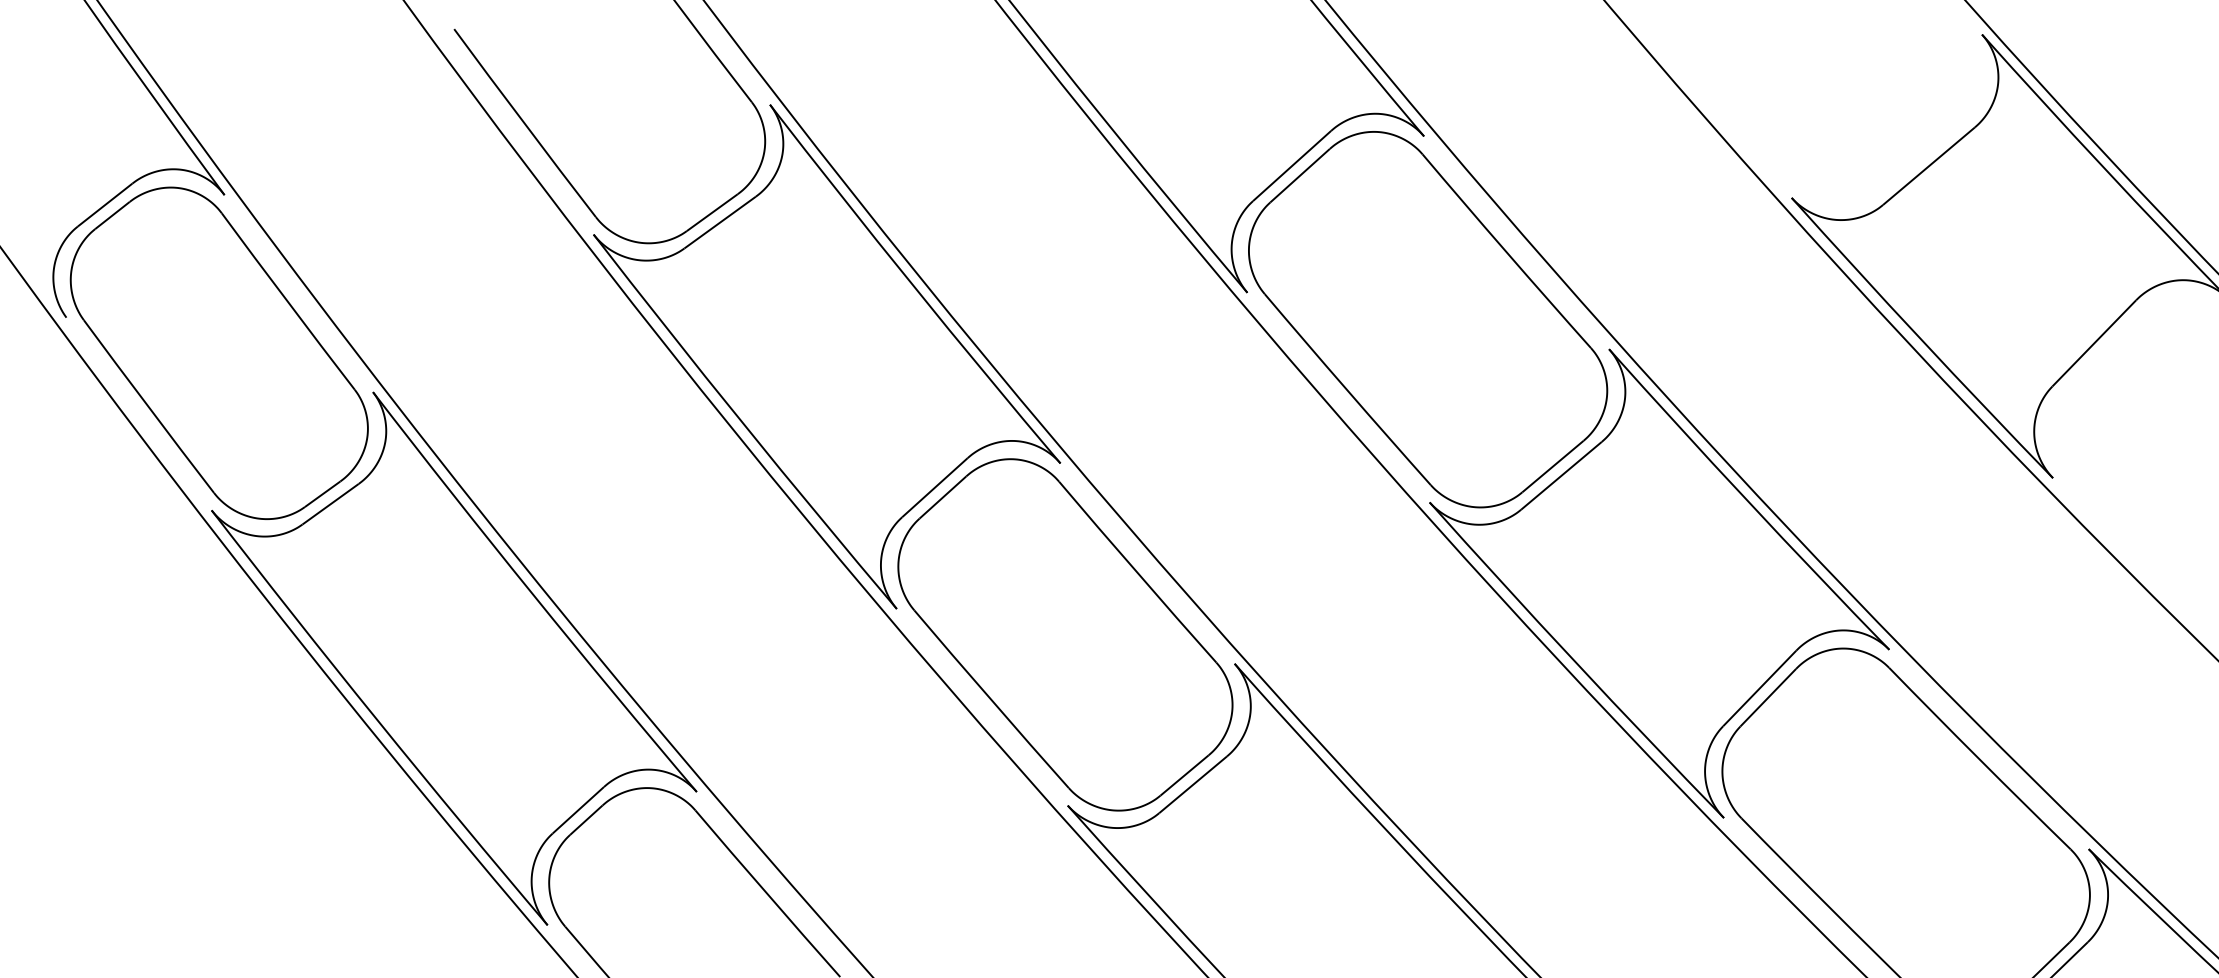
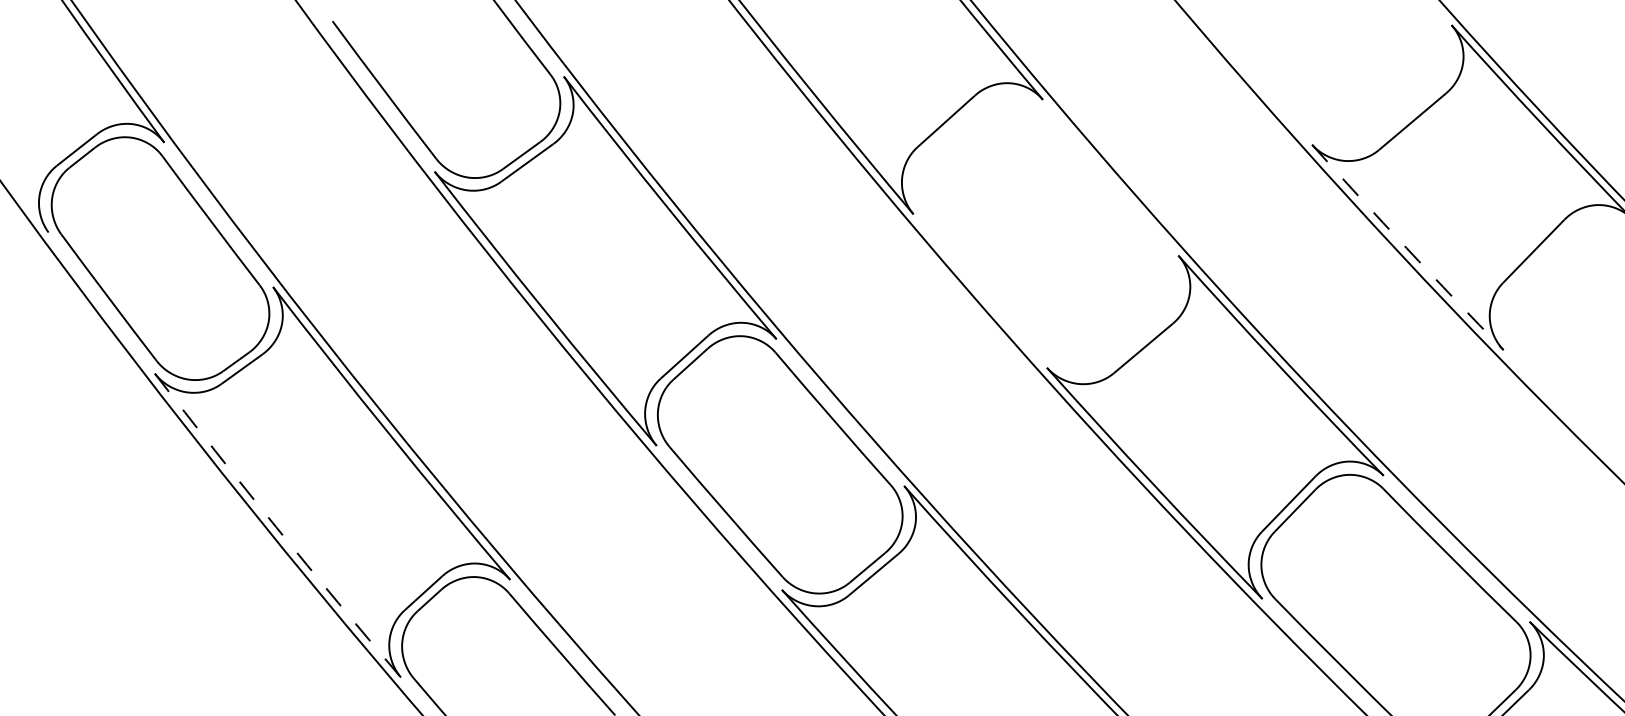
part: (1428, 319) -> (1046, 233), removed
arc: (1921, 339) -> (1407, 248), solid -> dashed
arc: (377, 719) -> (276, 526), solid -> dashed

